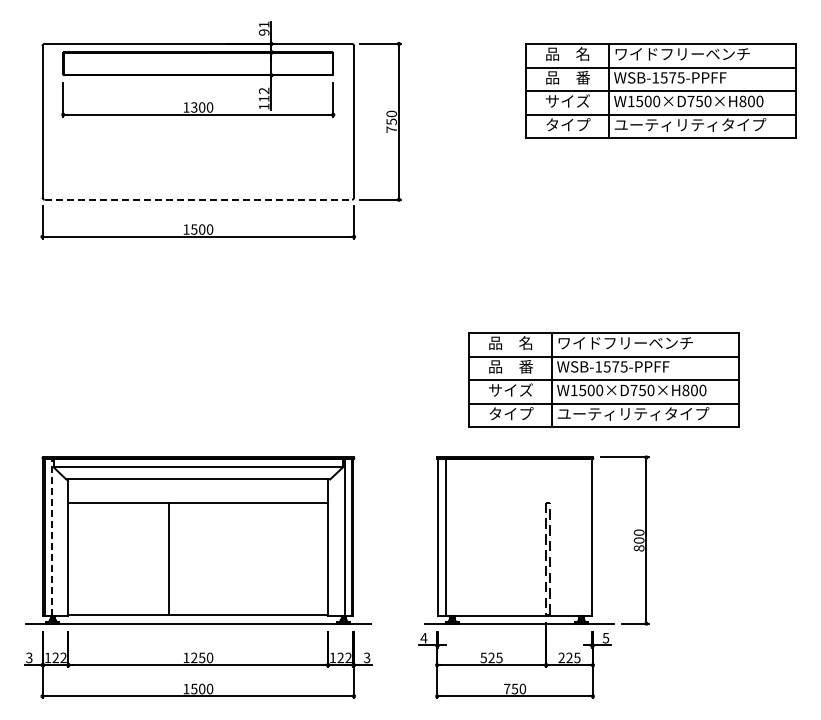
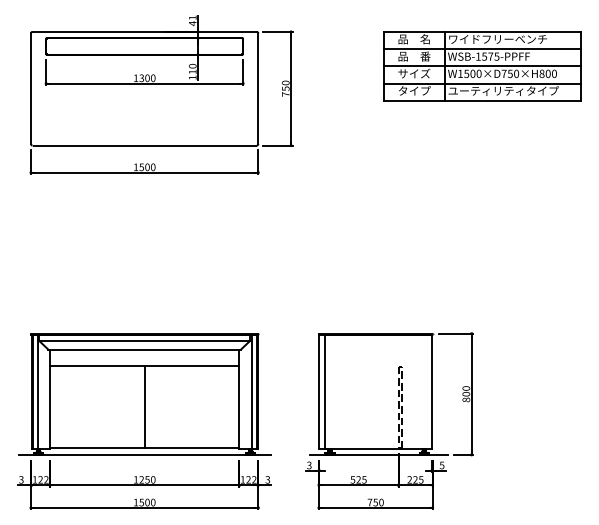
text: (263, 32) -> (192, 23), 91 -> 41
text: (264, 90) -> (192, 65), 112 -> 110
line: (198, 199) -> (144, 145), dashed -> solid
part: (603, 379) -> (440, 276), removed
line: (51, 537) -> (37, 392), dashed -> solid
line: (169, 558) -> (144, 407), moved
text: (423, 637) -> (308, 464), 4 -> 3

